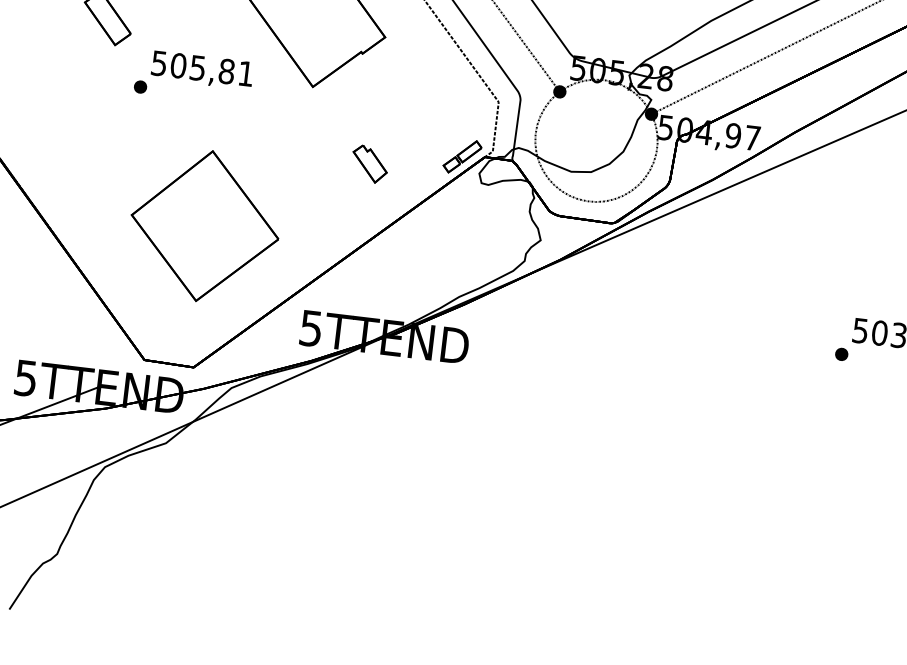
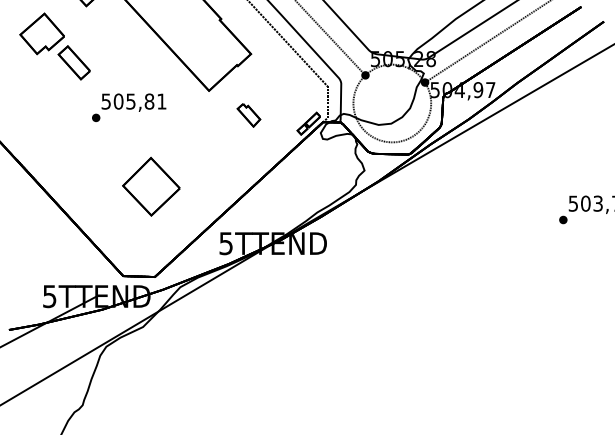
text: (194, 77) -> (129, 107), moved
part: (369, 164) -> (248, 115), moved
part: (205, 225) -> (151, 186), size x0.6

